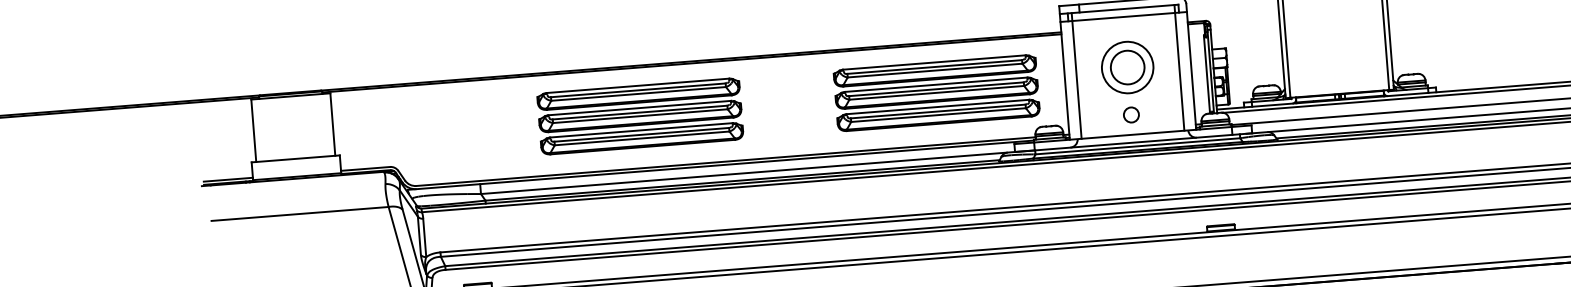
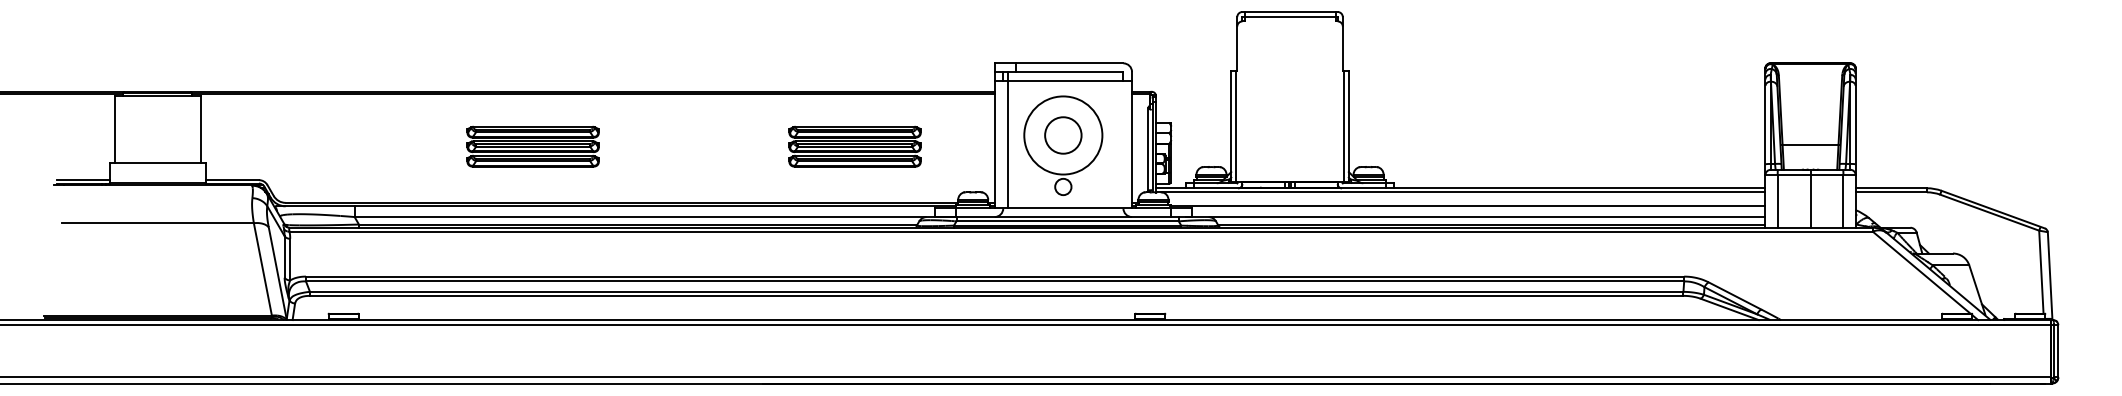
circle: (1127, 67) -> (1063, 135), size x1.4
line: (1179, 67) -> (1119, 139), removed
part: (936, 92) -> (854, 146), size x0.6
part: (639, 116) -> (532, 146), size x0.6

